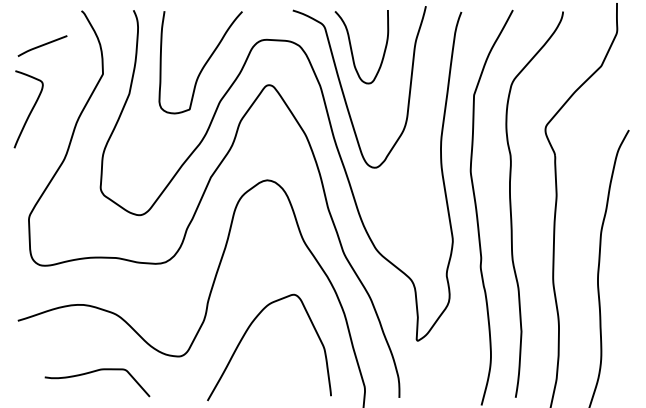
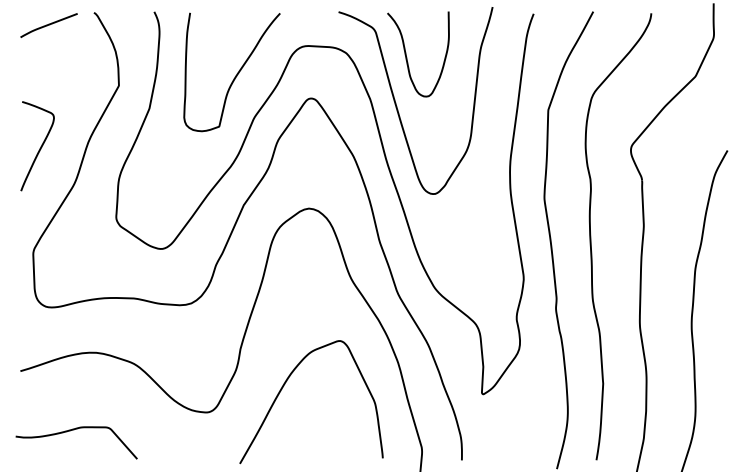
curve: (42, 45) -> (48, 24), moved
curve: (30, 110) -> (39, 147), moved
curve: (94, 372) -> (73, 430), moved

